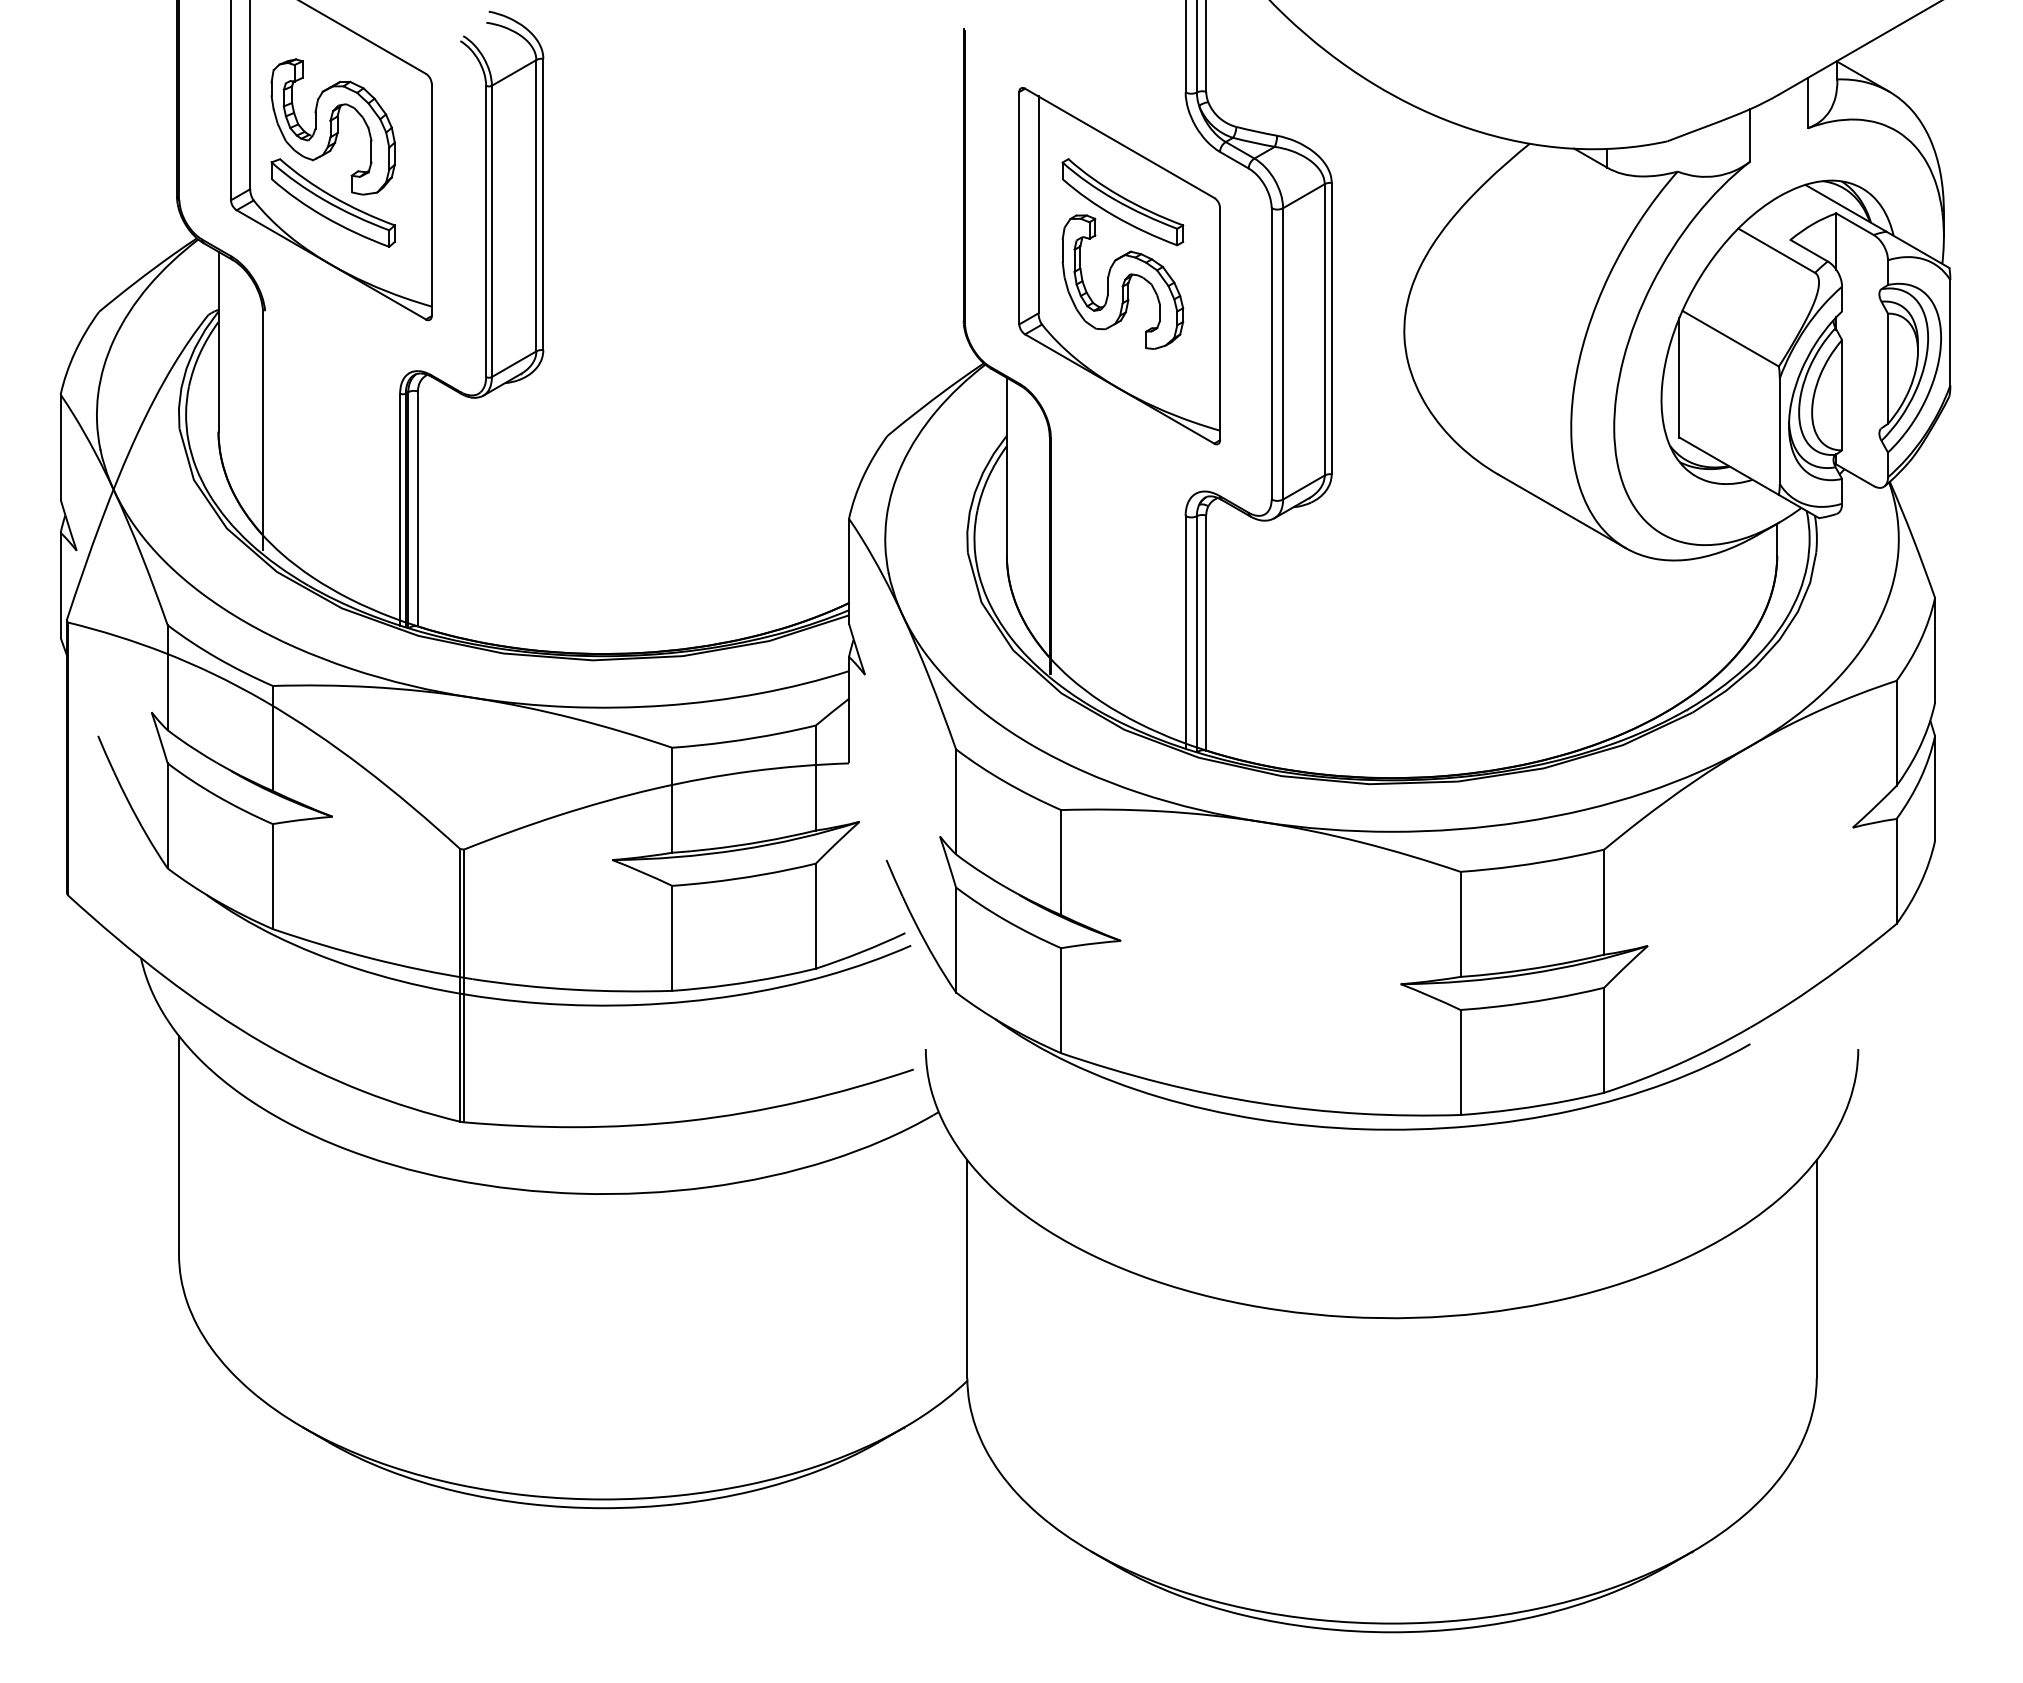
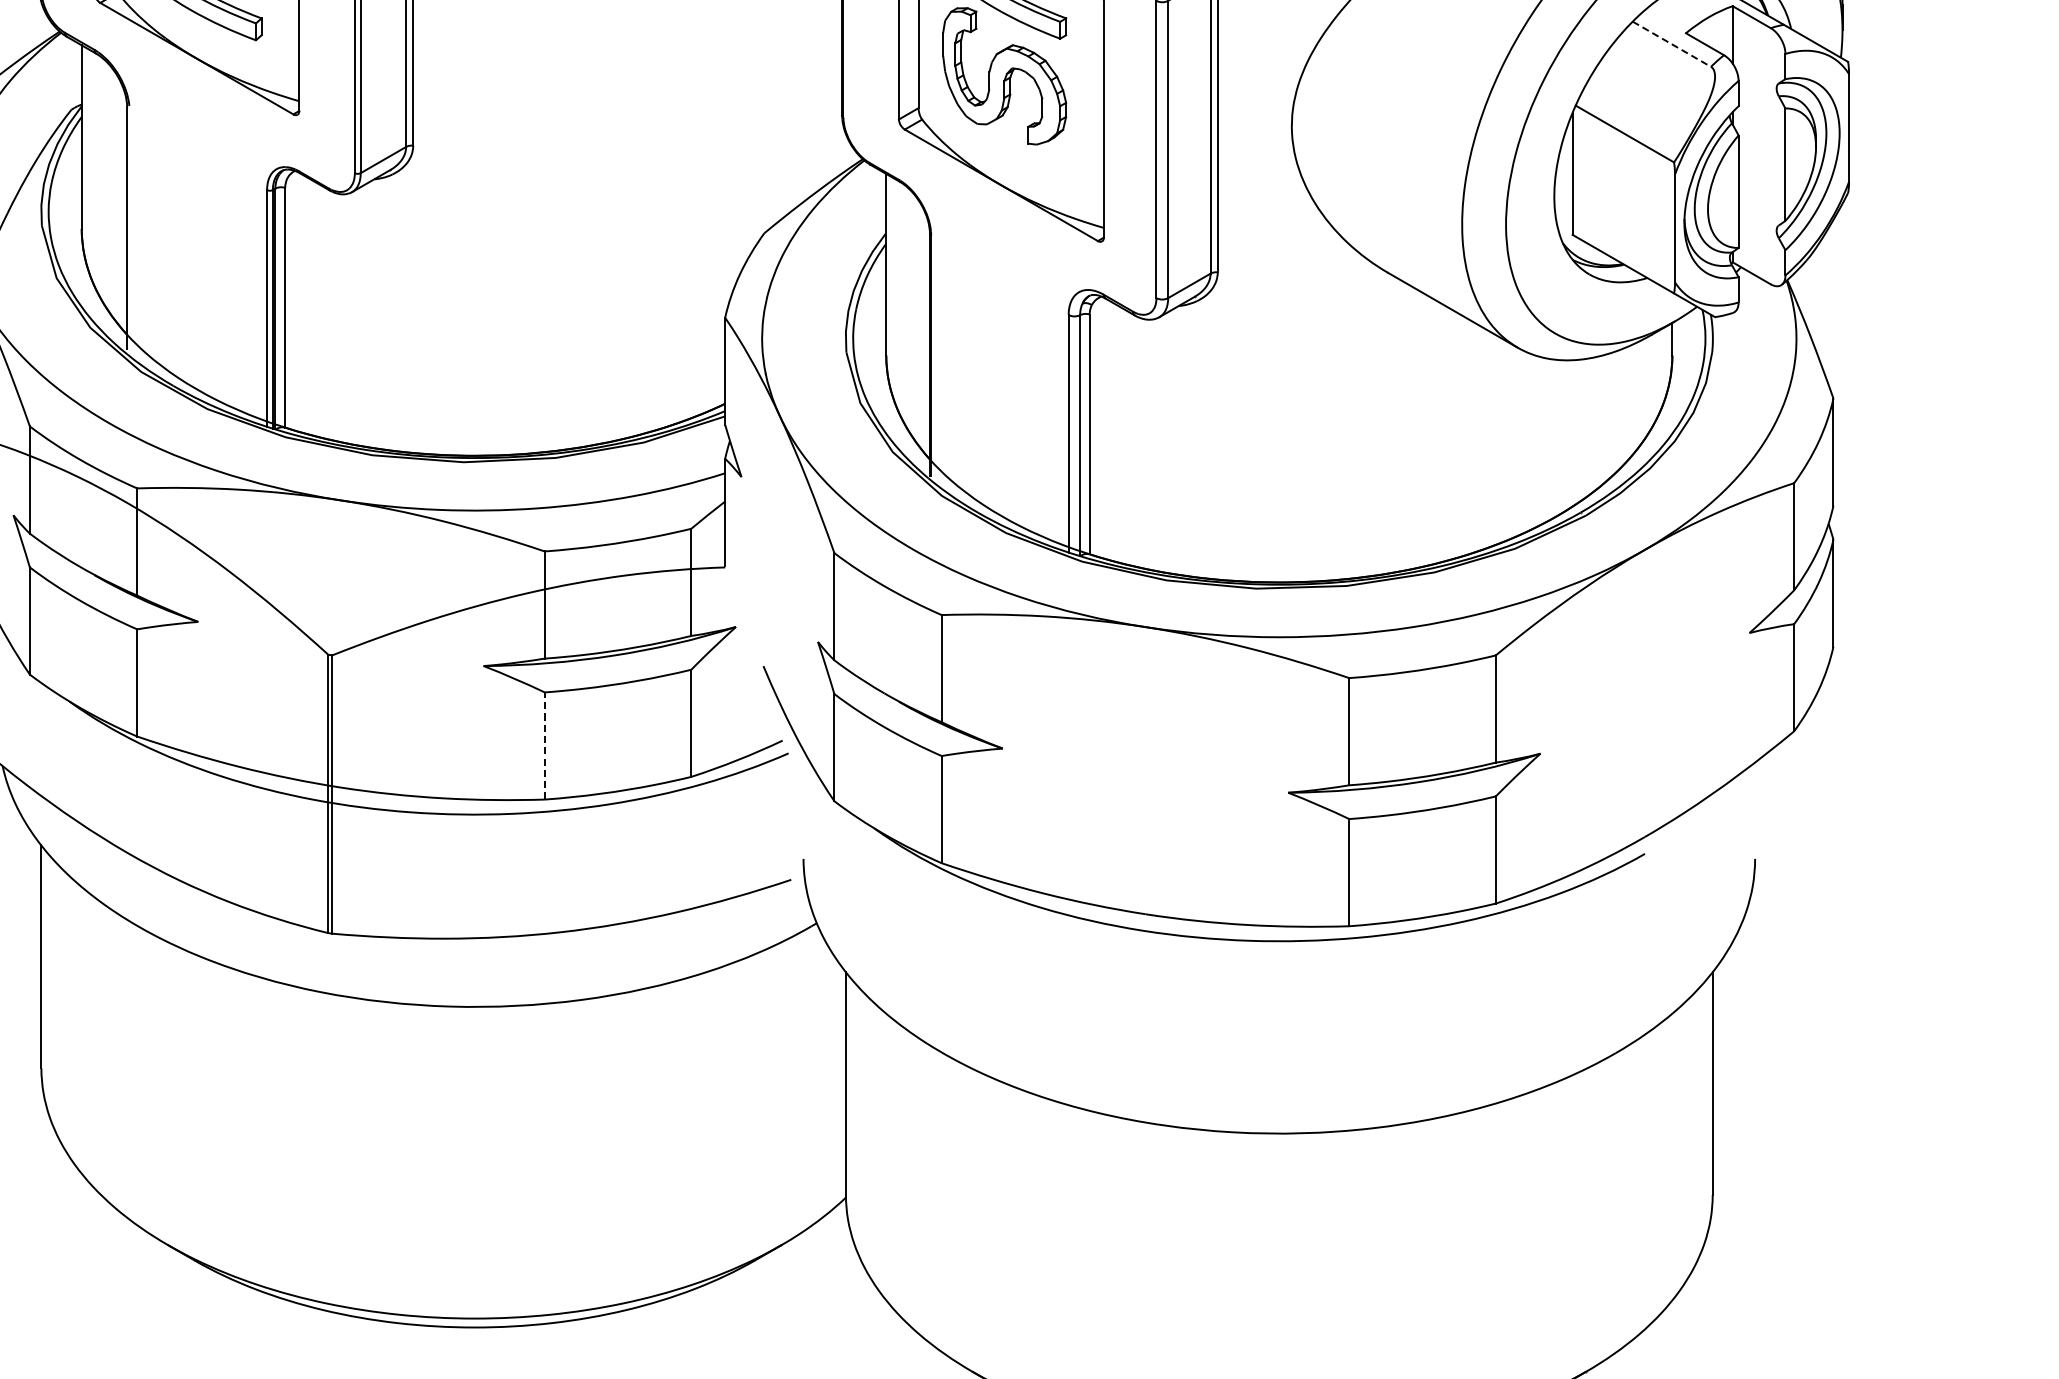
line: (1777, 250) -> (1672, 44), solid -> dashed
line: (672, 938) -> (545, 746), solid -> dashed

